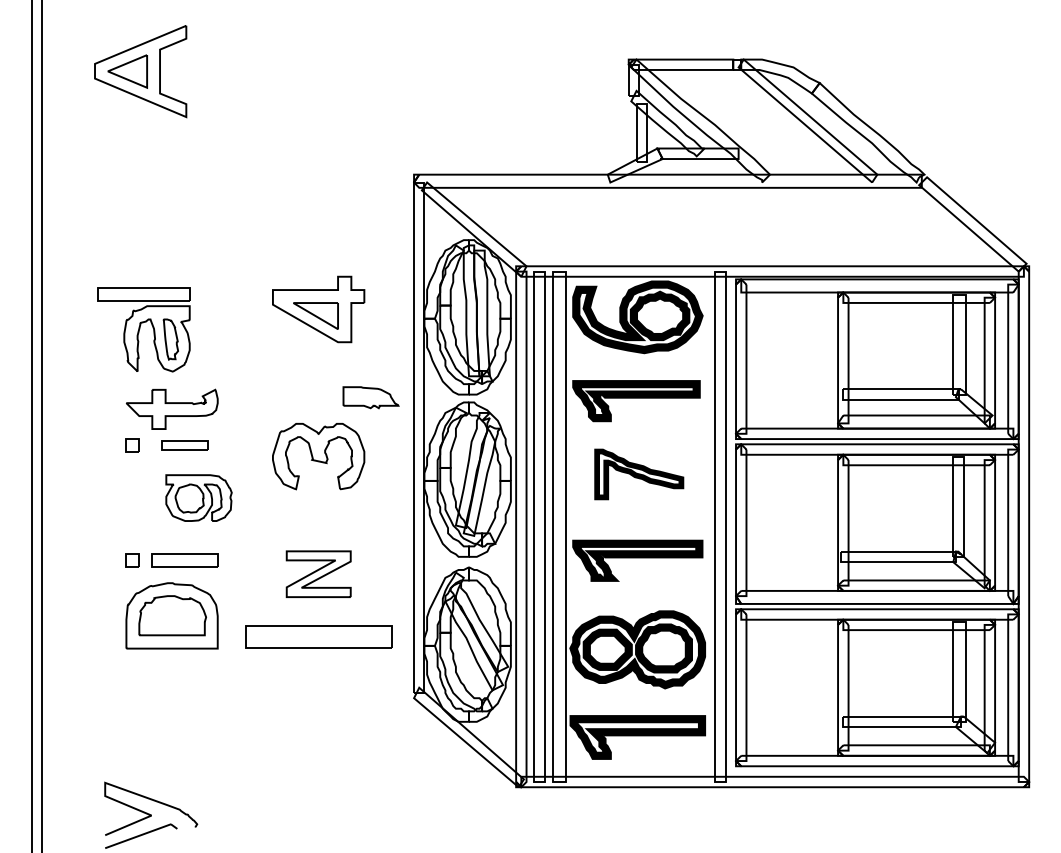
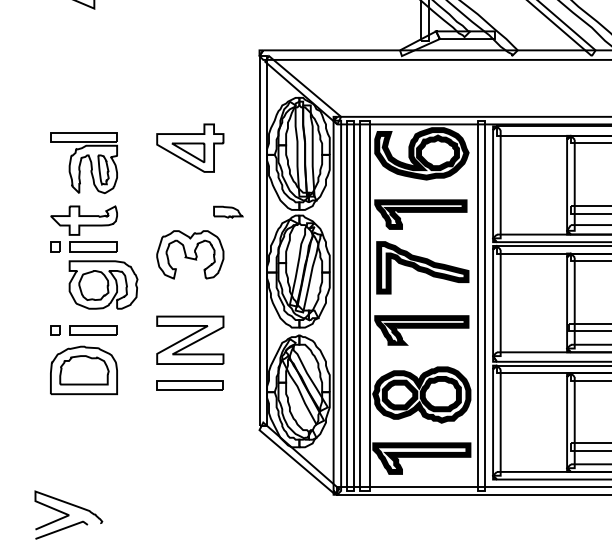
part: (143, 329) -> (83, 162), moved
part: (370, 397) -> (227, 212), size x0.71
part: (184, 445) -> (93, 246), size x1.43
part: (639, 474) -> (423, 267), size x1.43
part: (198, 497) -> (103, 284), size x1.43
part: (318, 573) -> (190, 339), size x1.43
part: (318, 636) -> (190, 385), size x0.62

